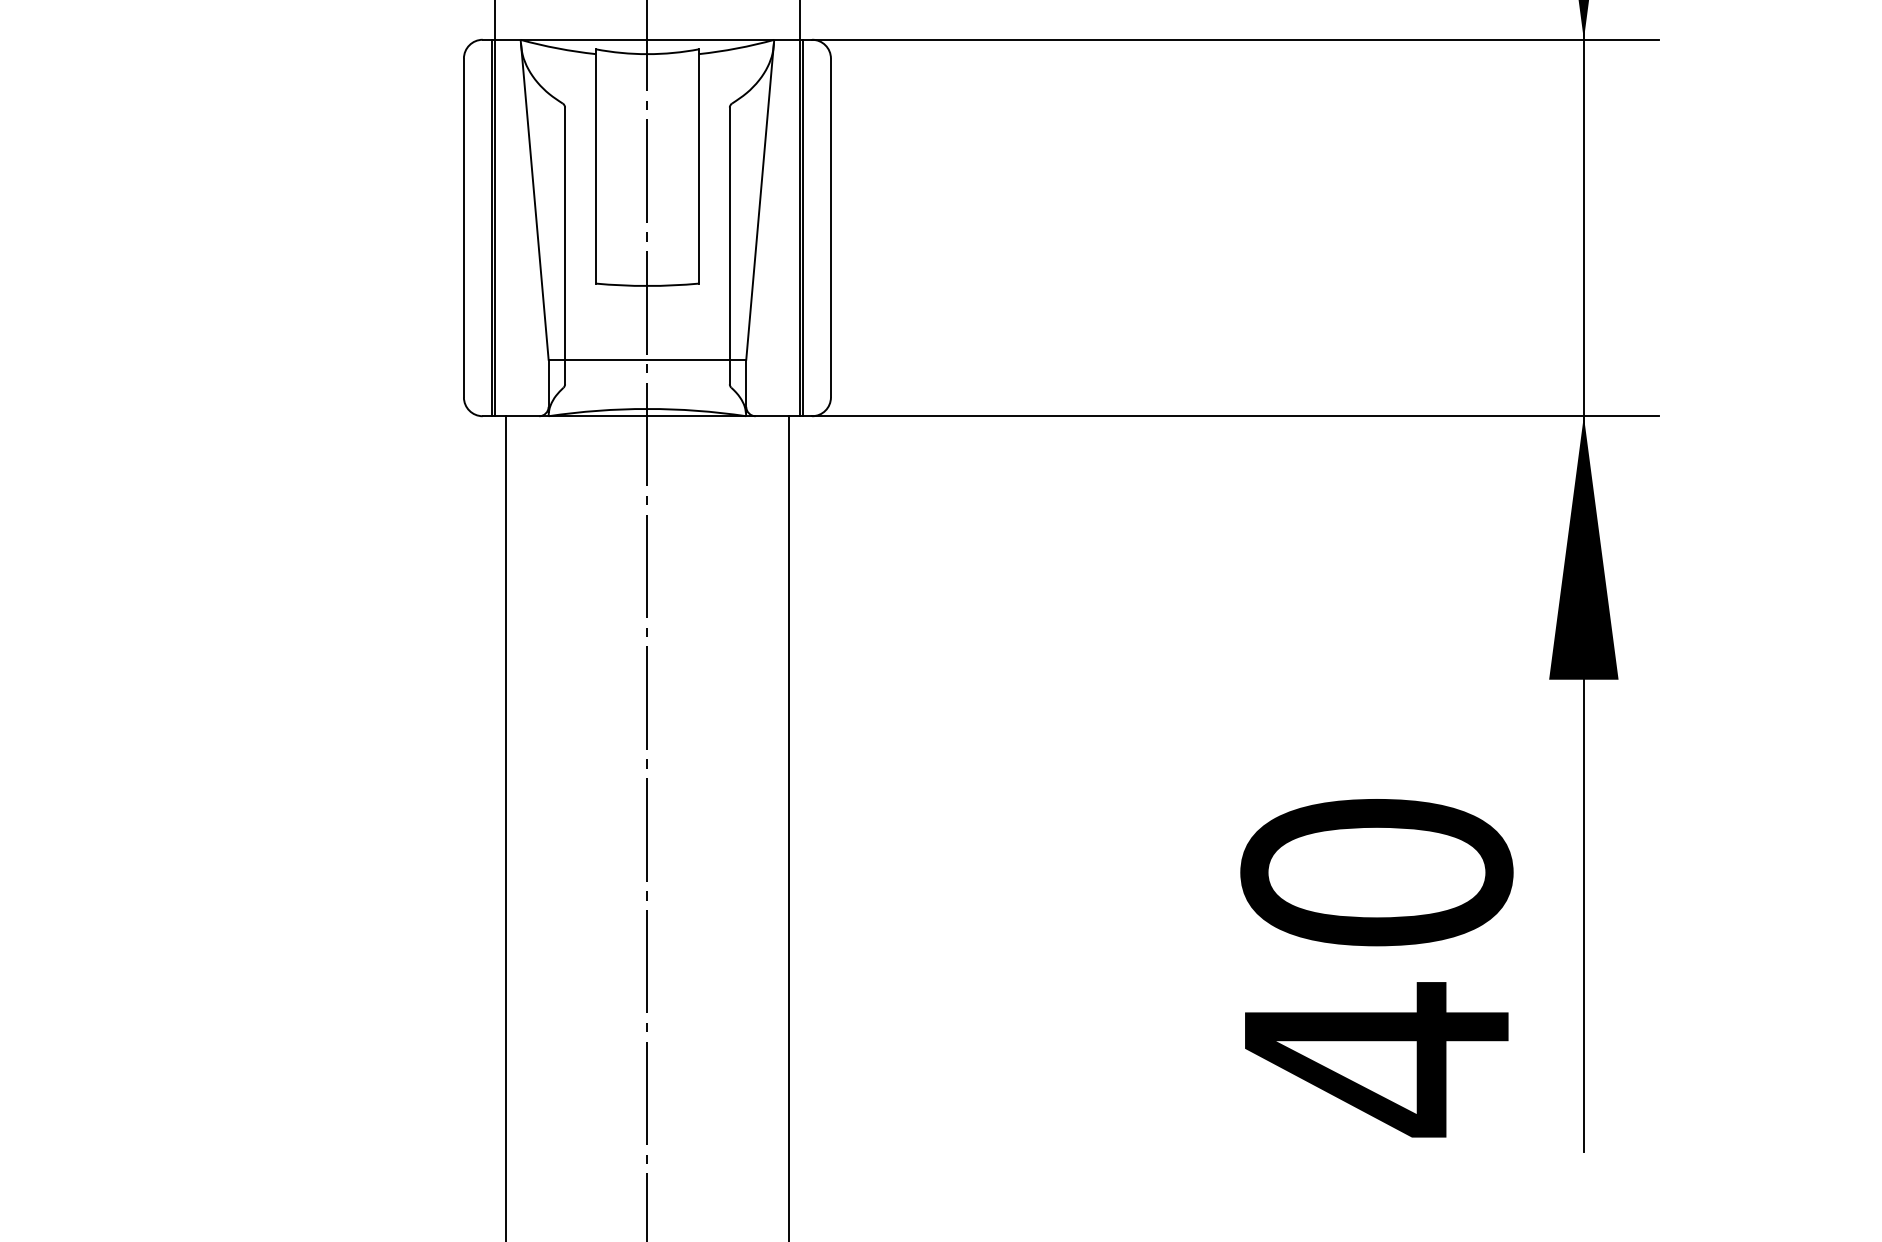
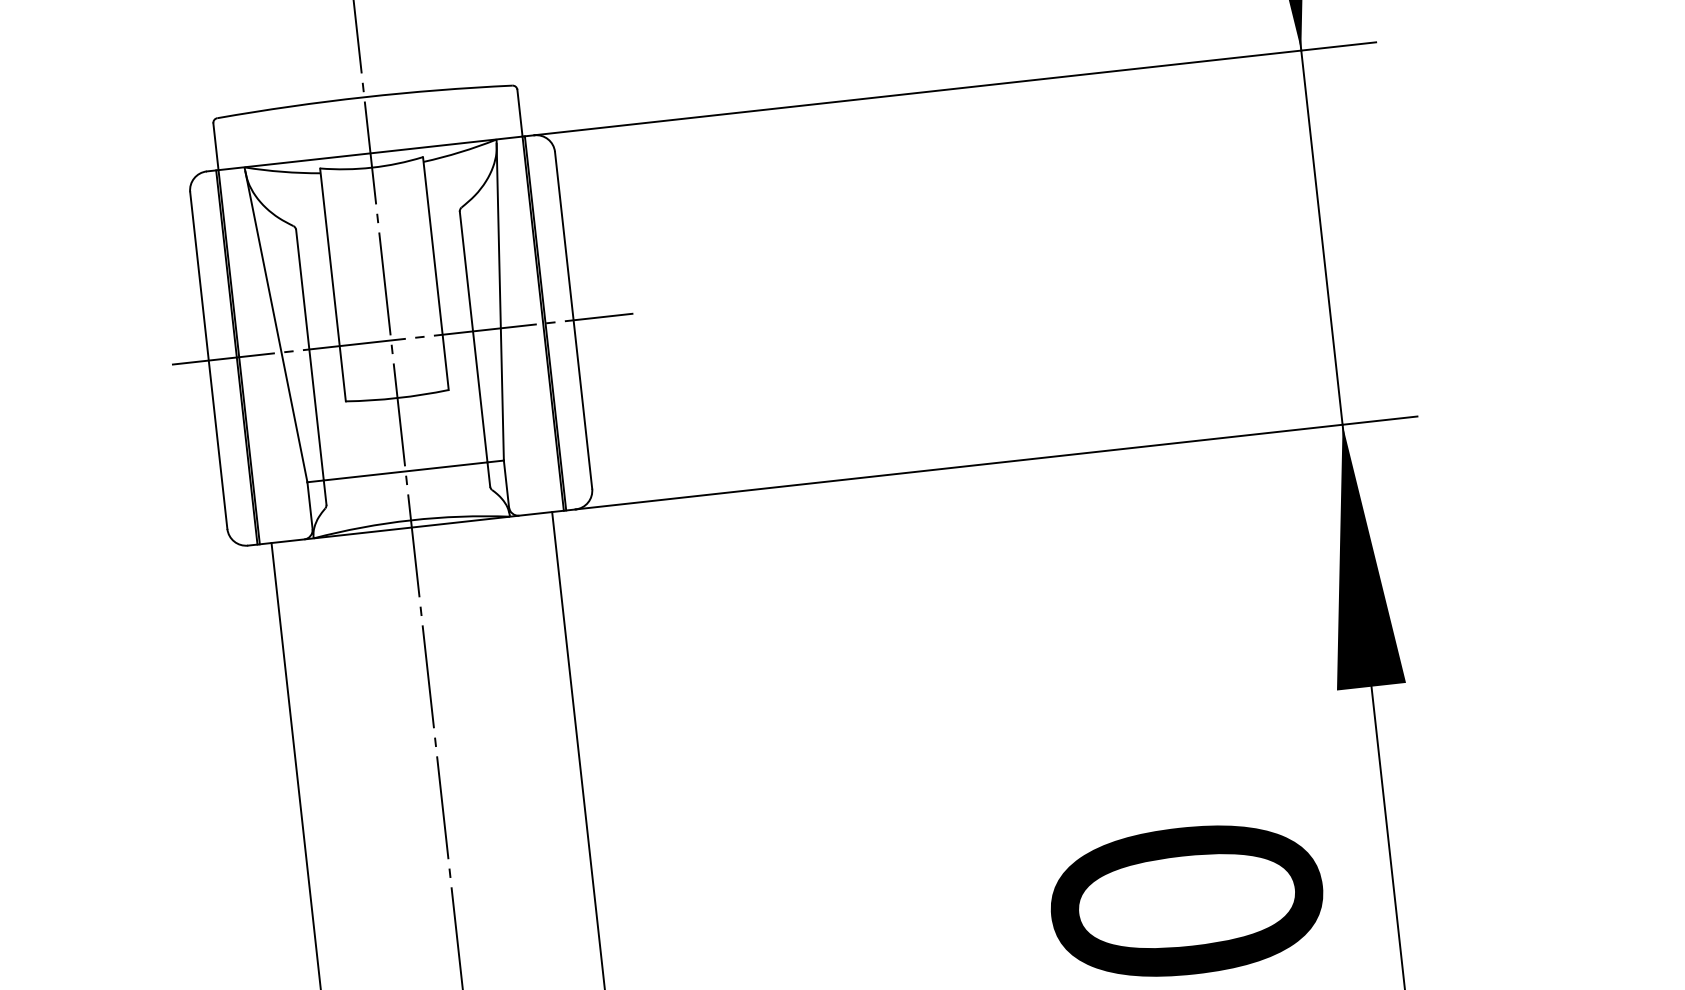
line: (658, 227) -> (402, 338), added

